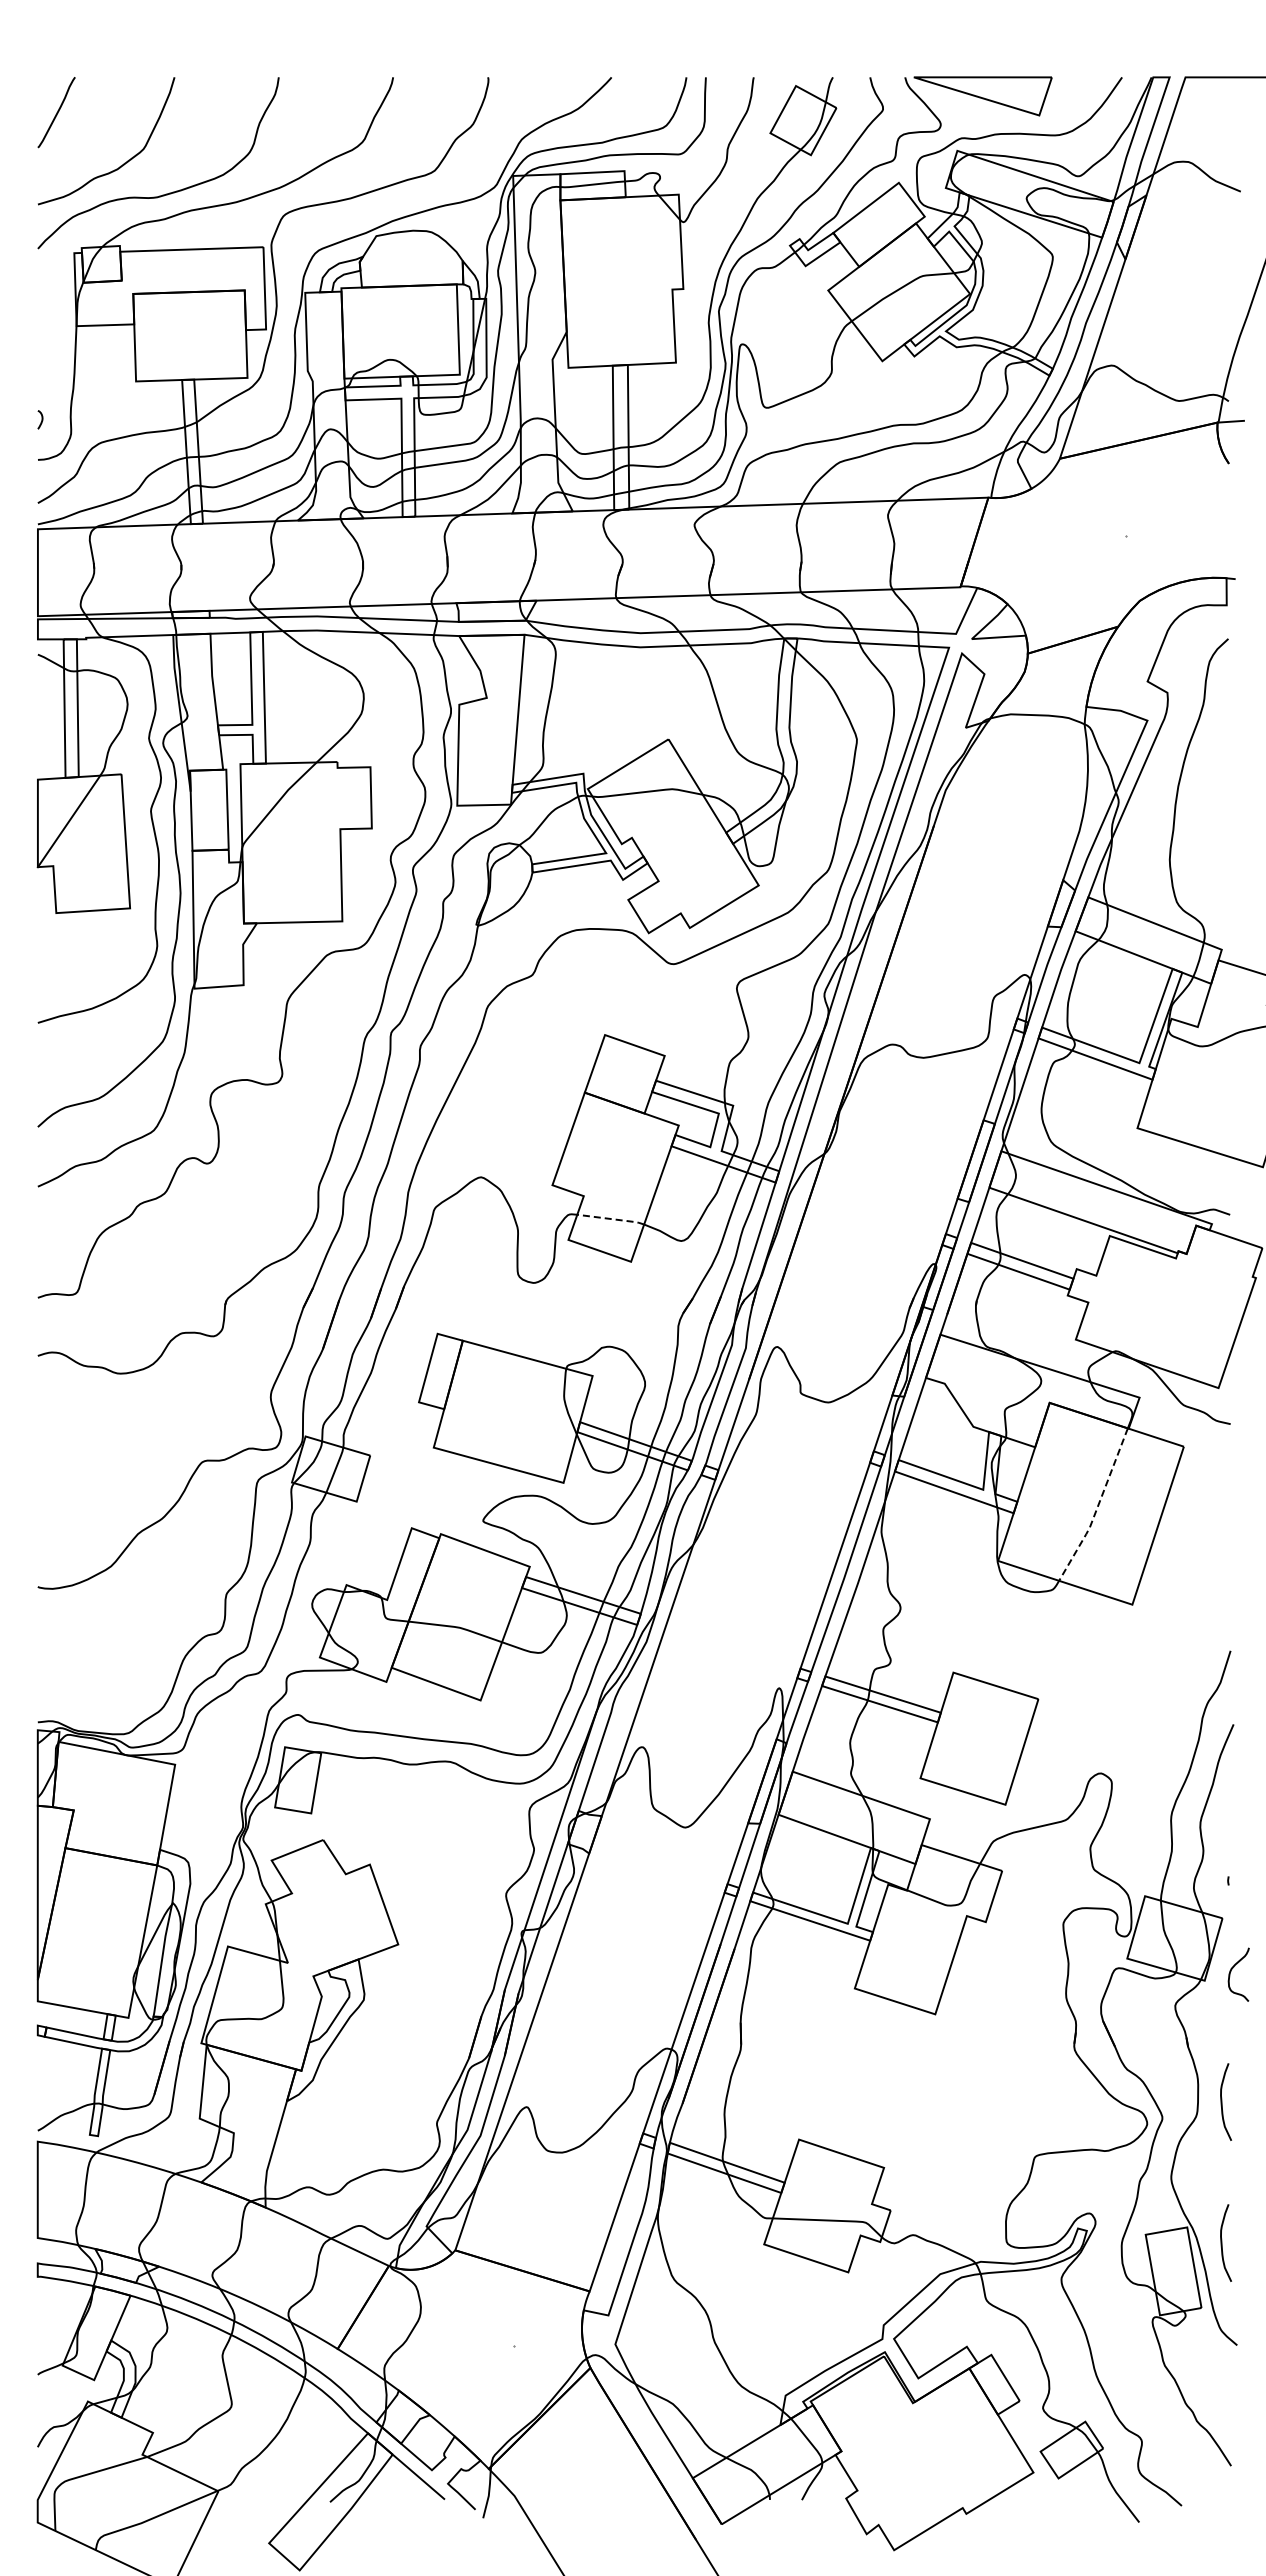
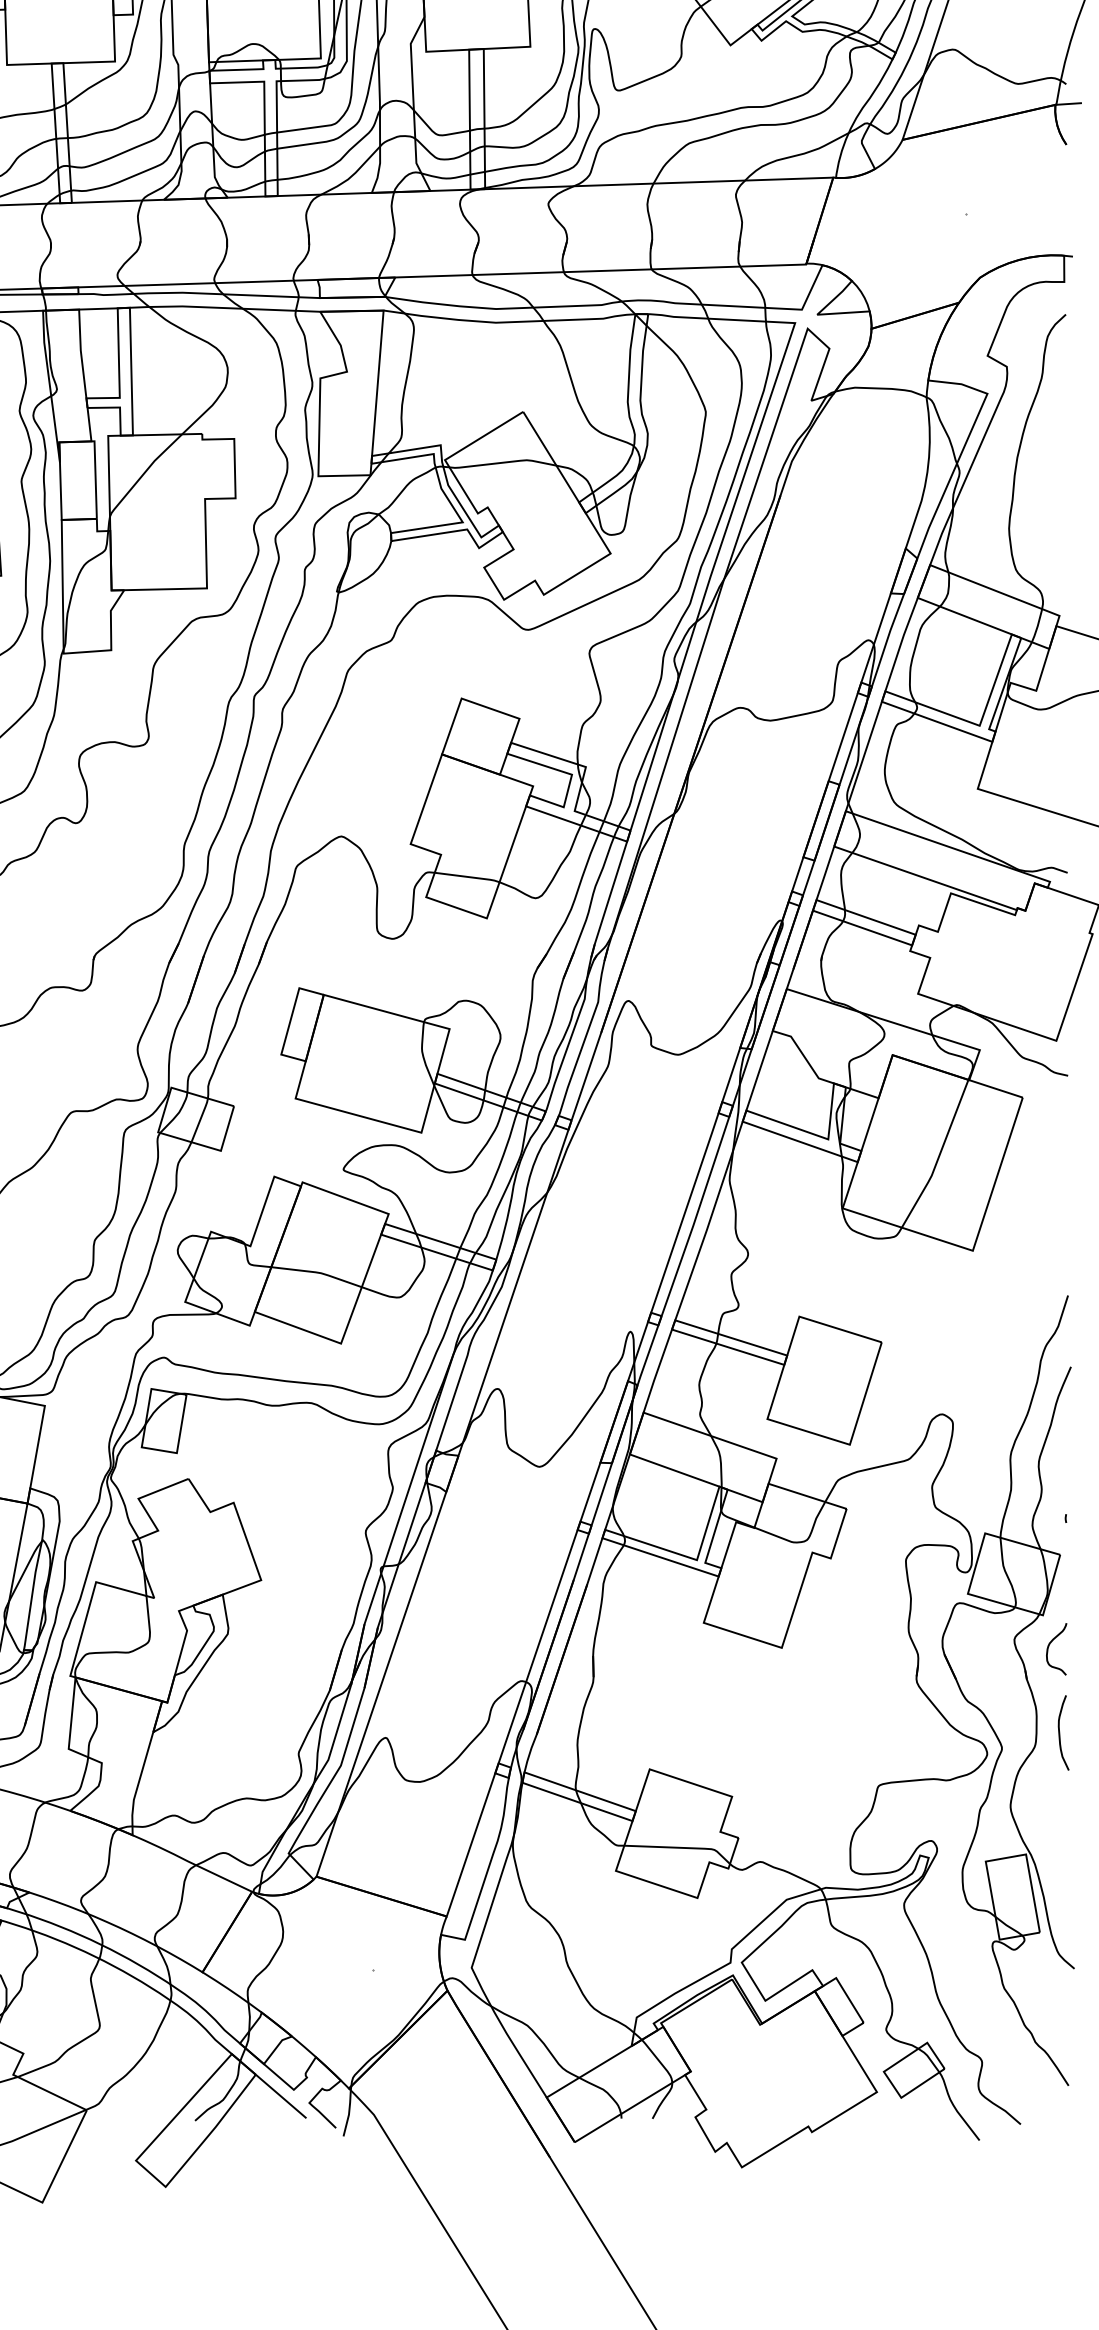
line: (611, 1219) -> (467, 877), dashed -> solid
line: (1097, 1508) -> (939, 1157), dashed -> solid
curve: (1231, 1971) -> (1049, 1646), moved
curve: (1222, 2242) -> (1060, 1869), removed

